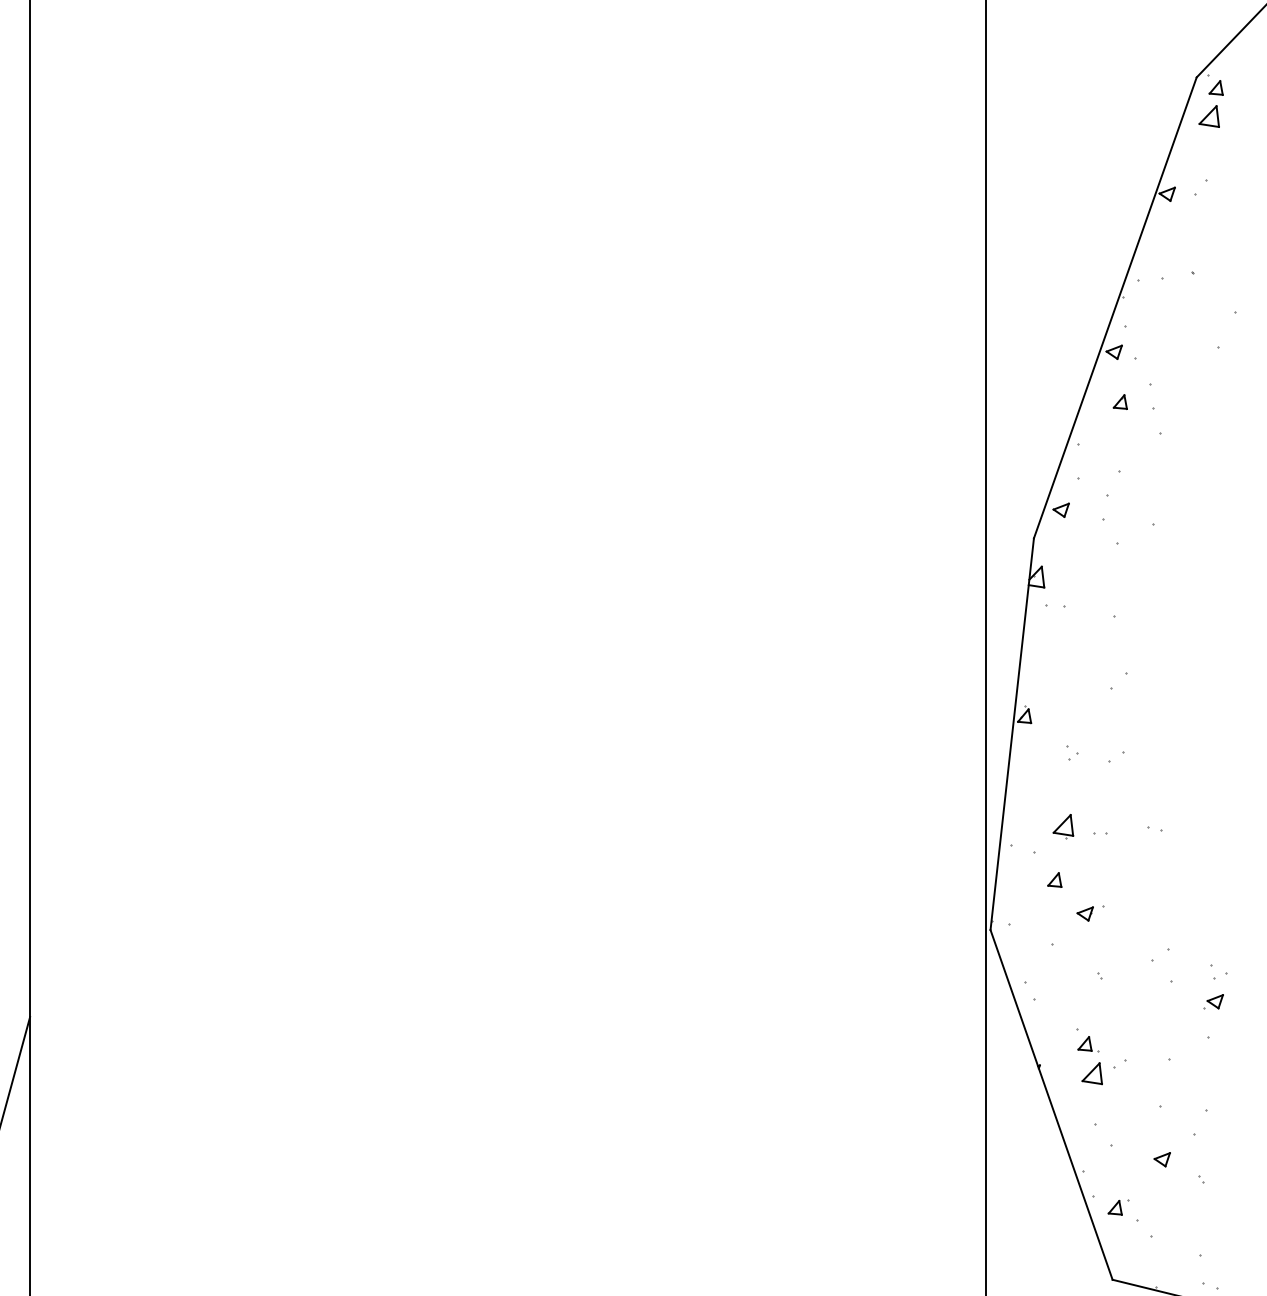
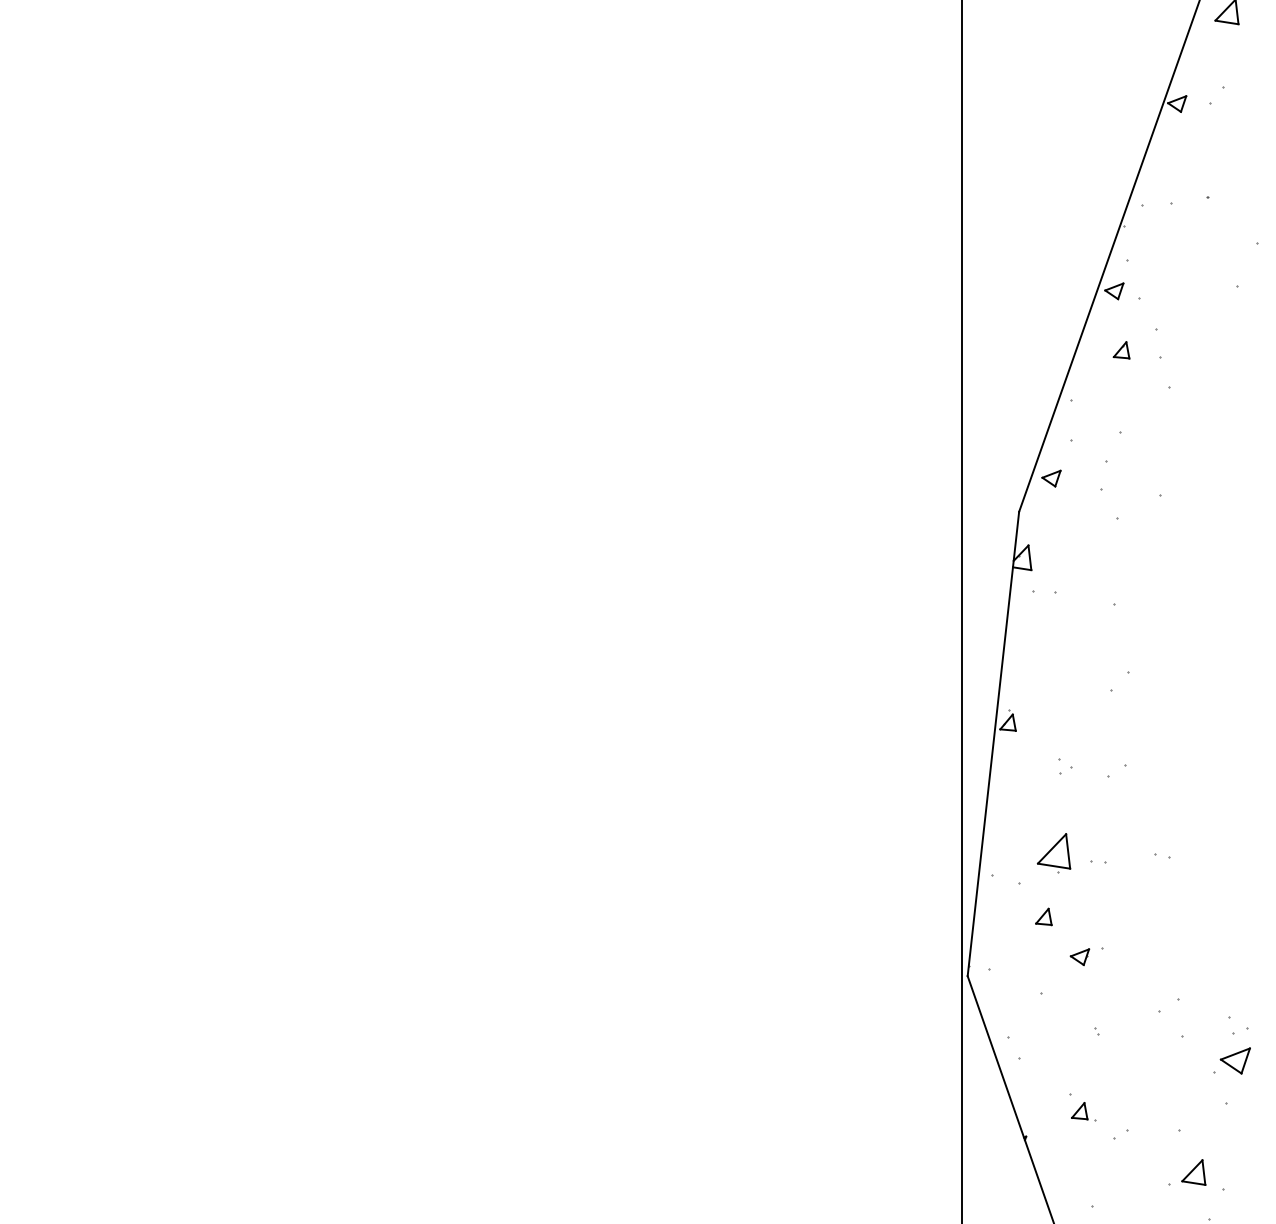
part: (1063, 826) -> (1054, 853), size x1.4
part: (1213, 1001) -> (1231, 1060), size x1.6
part: (1091, 1073) -> (1192, 1172), moved

